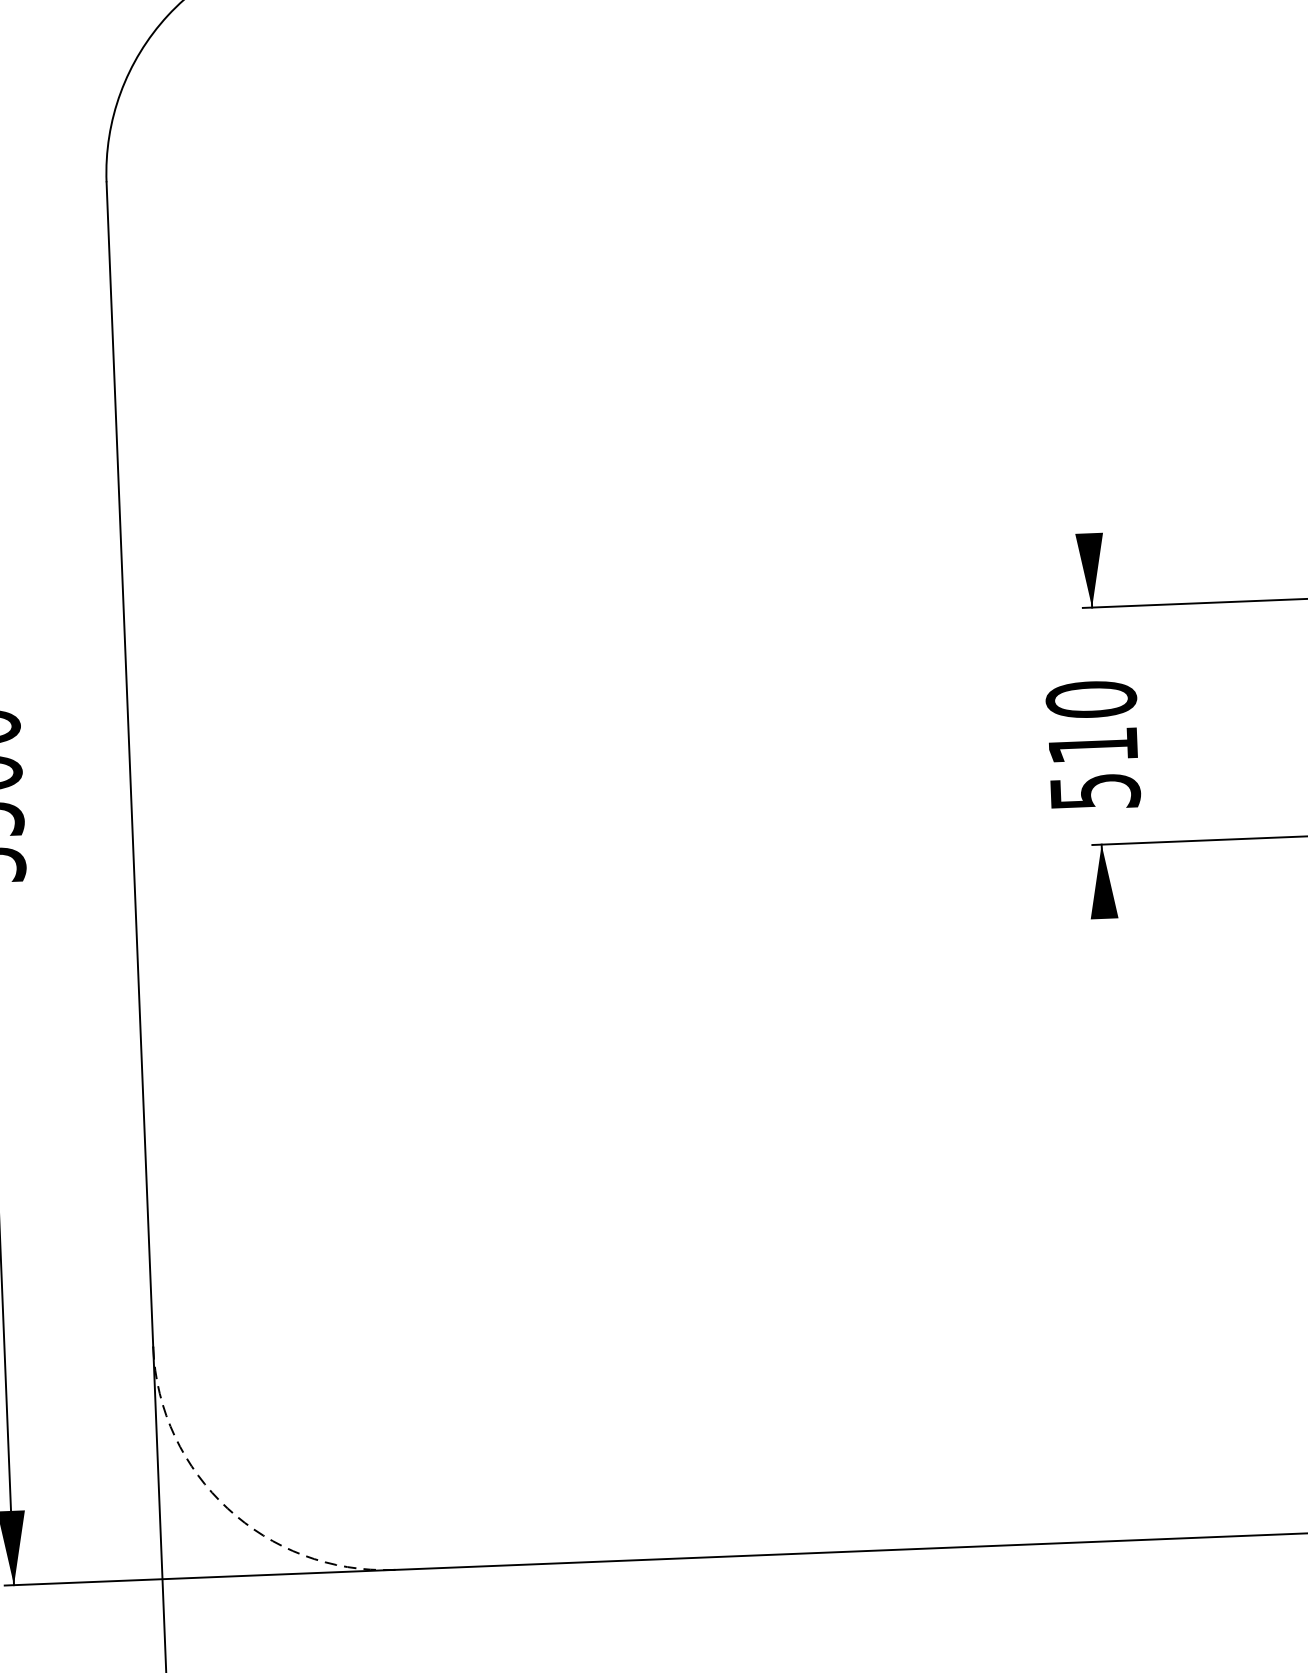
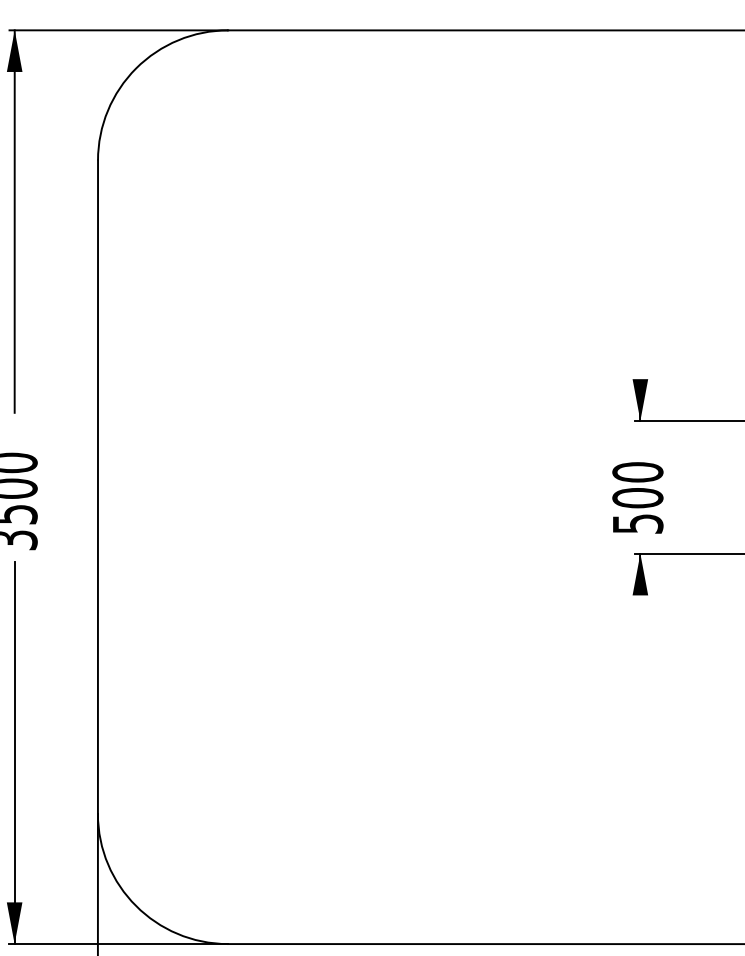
text: (1092, 746) -> (637, 498), 510 -> 500
arc: (228, 1507) -> (136, 905), dashed -> solid

